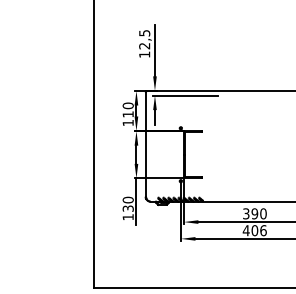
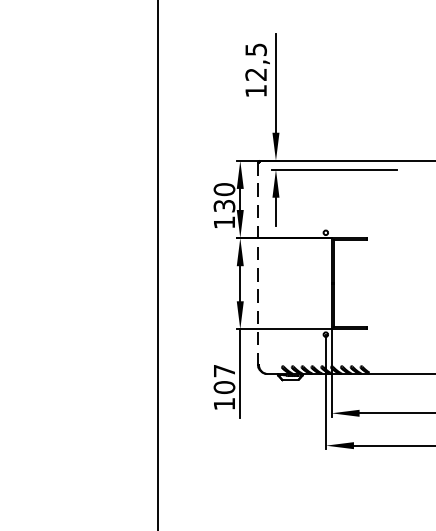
text: (127, 114) -> (223, 206), 110 -> 130
line: (145, 144) -> (257, 263), solid -> dashed
text: (127, 203) -> (223, 377), 130 -> 107

